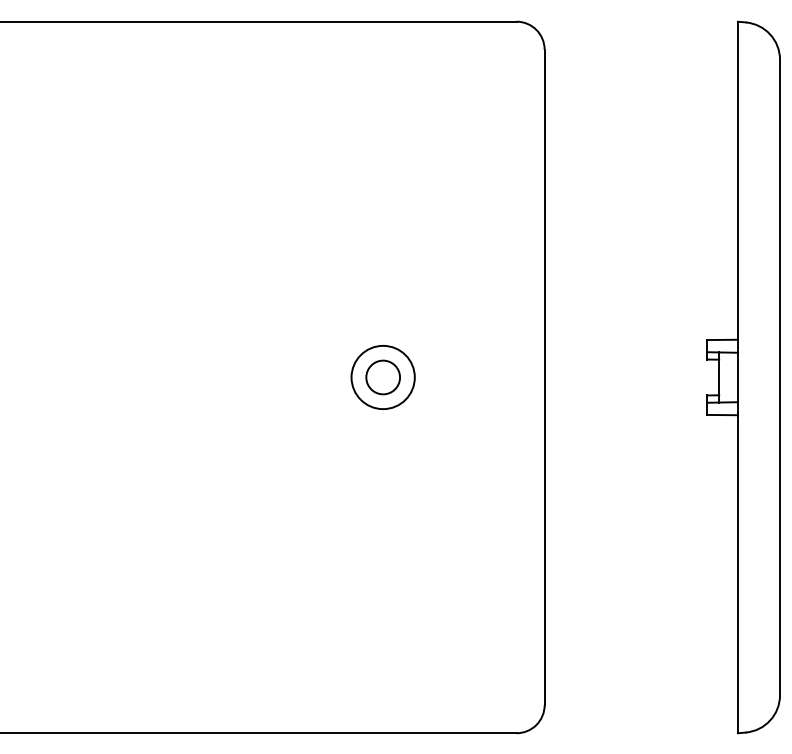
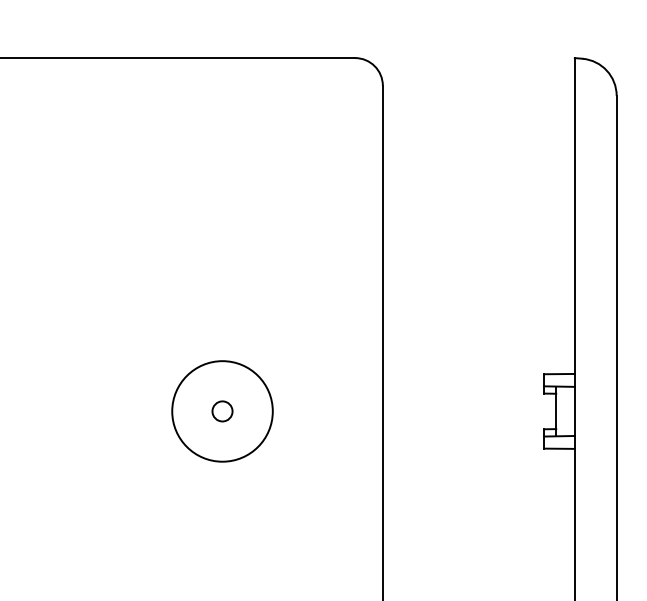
circle: (382, 377) -> (221, 411), size x1.6
circle: (383, 377) -> (222, 411), size x0.6

